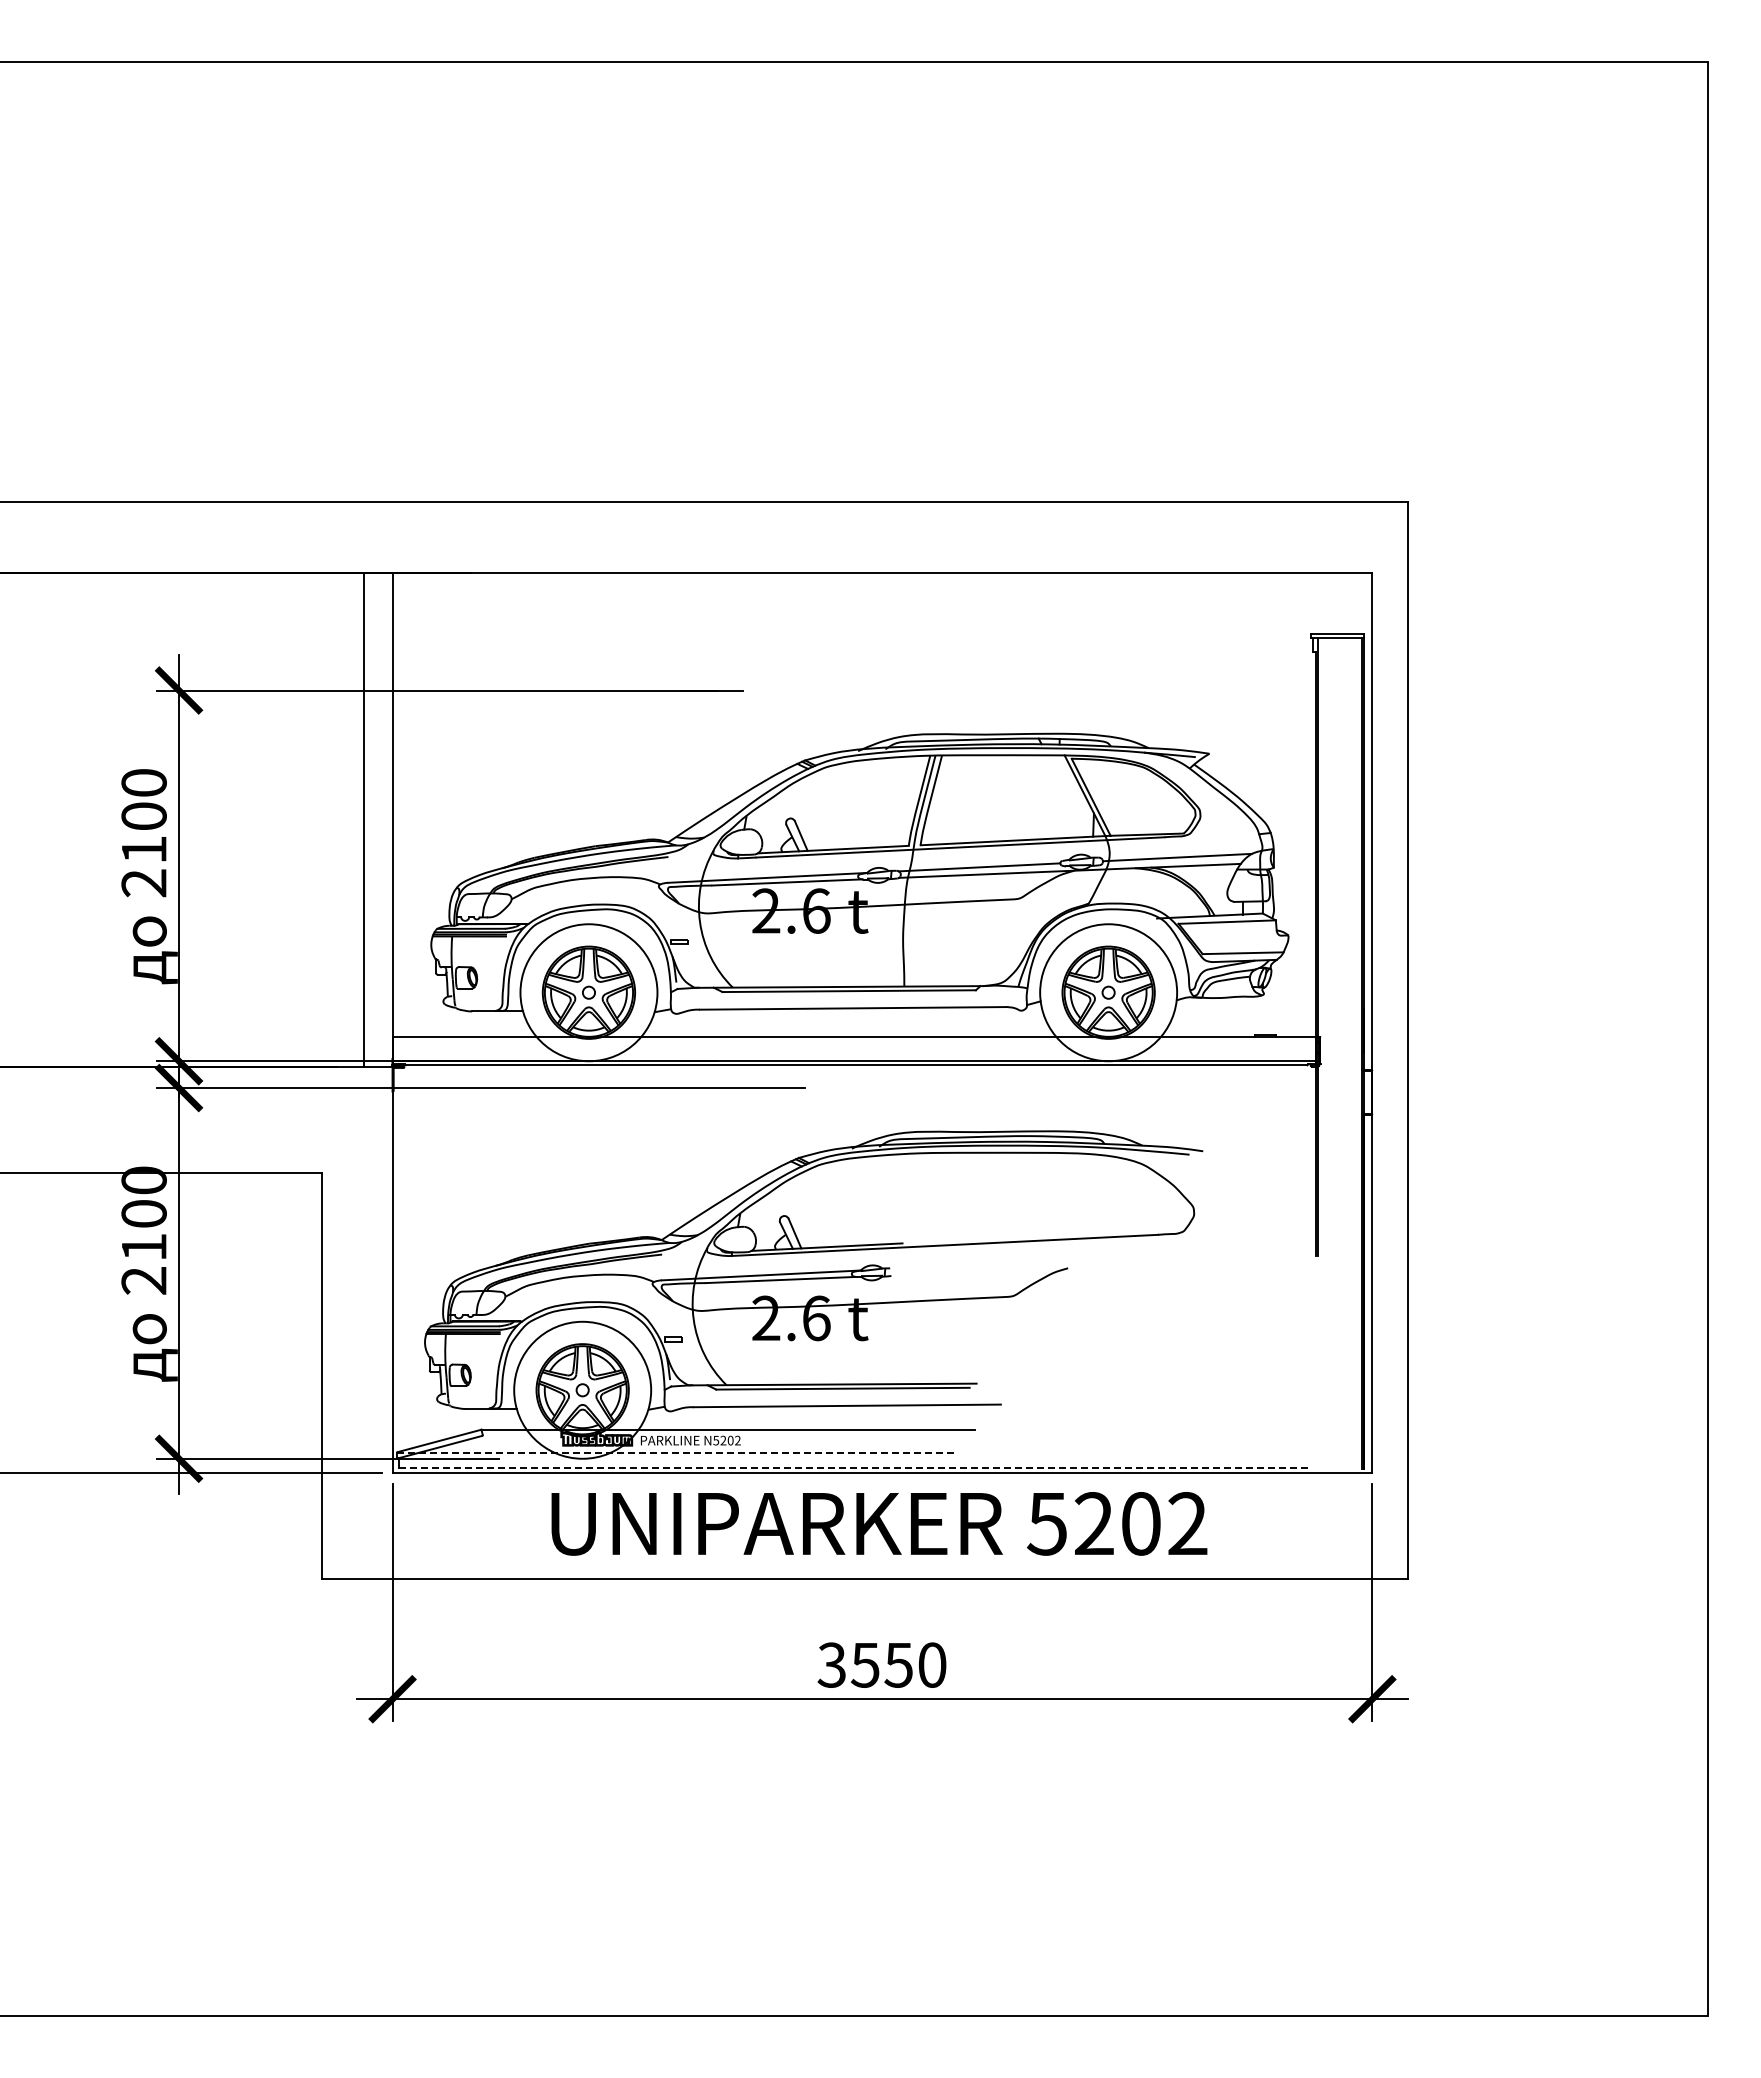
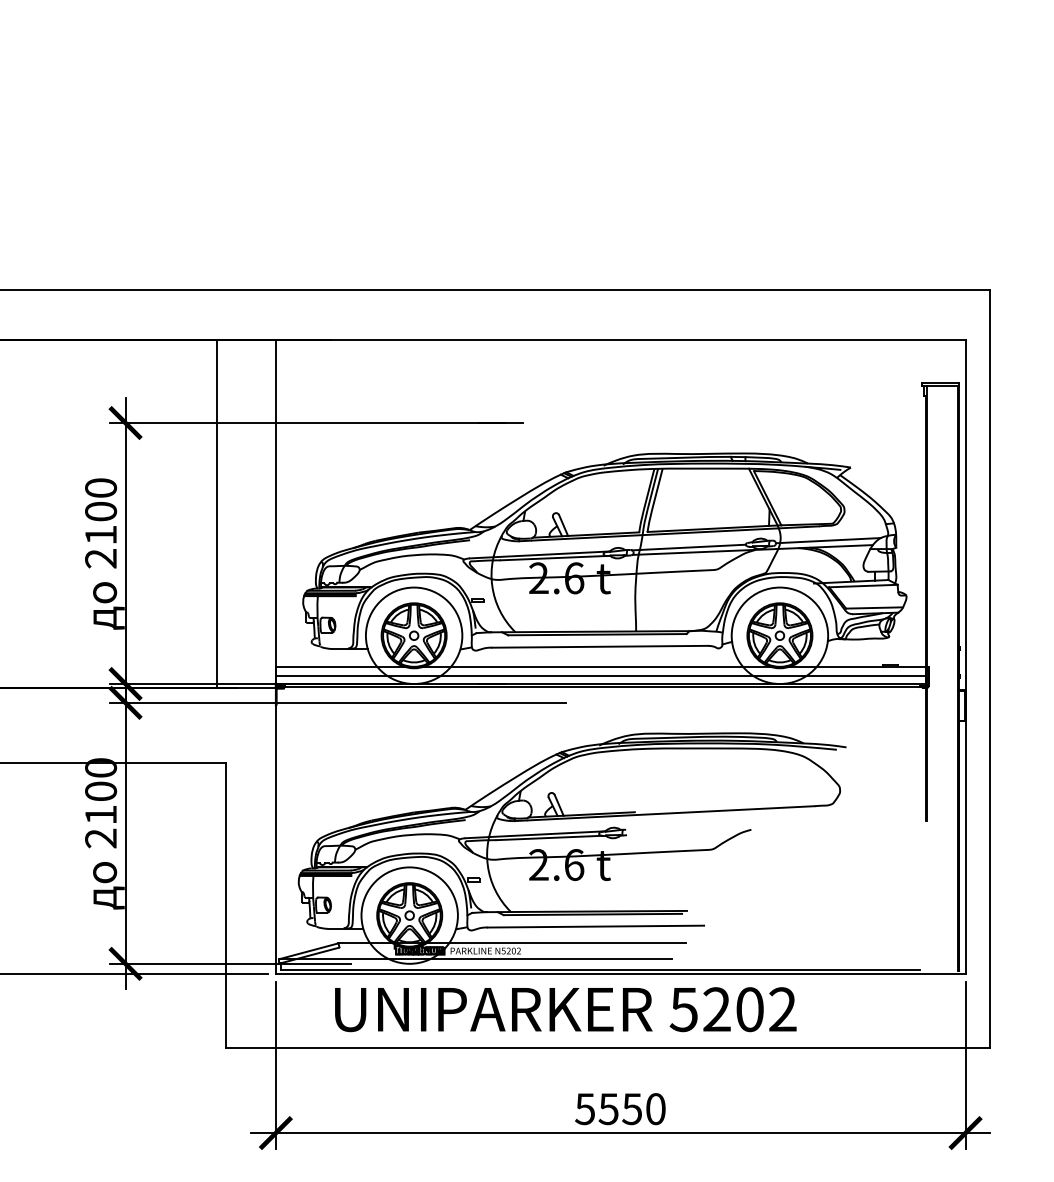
line: (363, 819) -> (216, 513), moved
line: (854, 1049) -> (601, 675), added
line: (676, 1452) -> (475, 959), dashed -> solid
line: (853, 1468) -> (600, 970), dashed -> solid
text: (879, 1523) -> (565, 1009), moved
text: (831, 1664) -> (584, 1108), 3550 -> 5550

